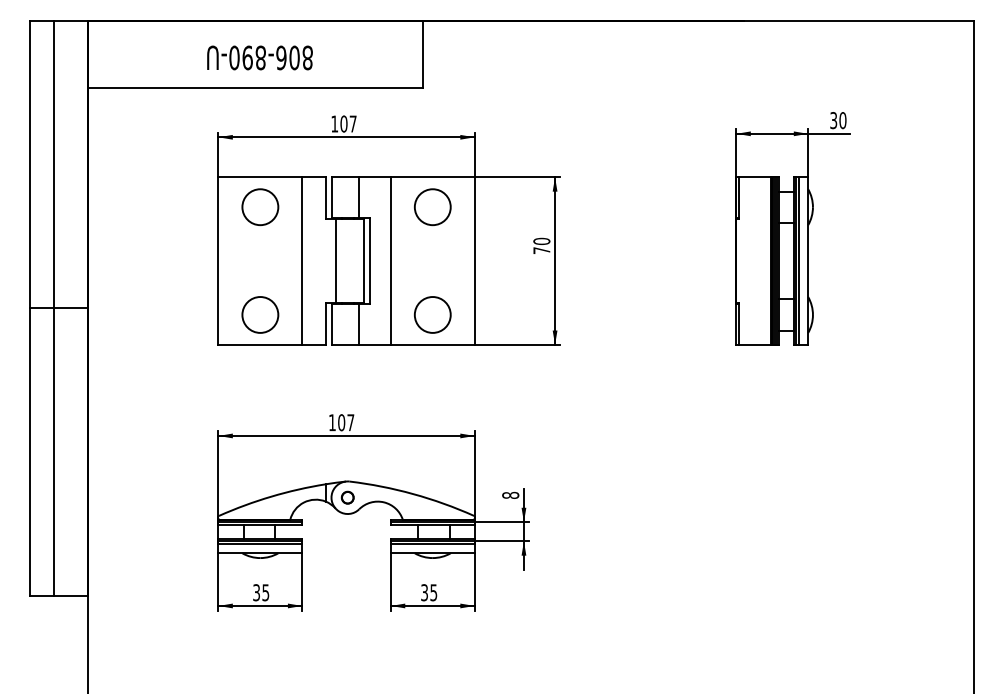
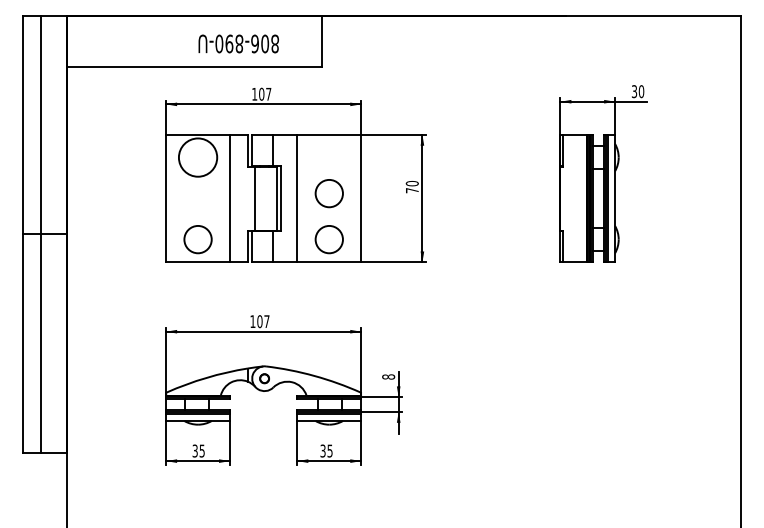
text: (259, 57) -> (238, 43), moved
circle: (259, 207) -> (197, 157), size x1.4
circle: (431, 207) -> (328, 193), moved

